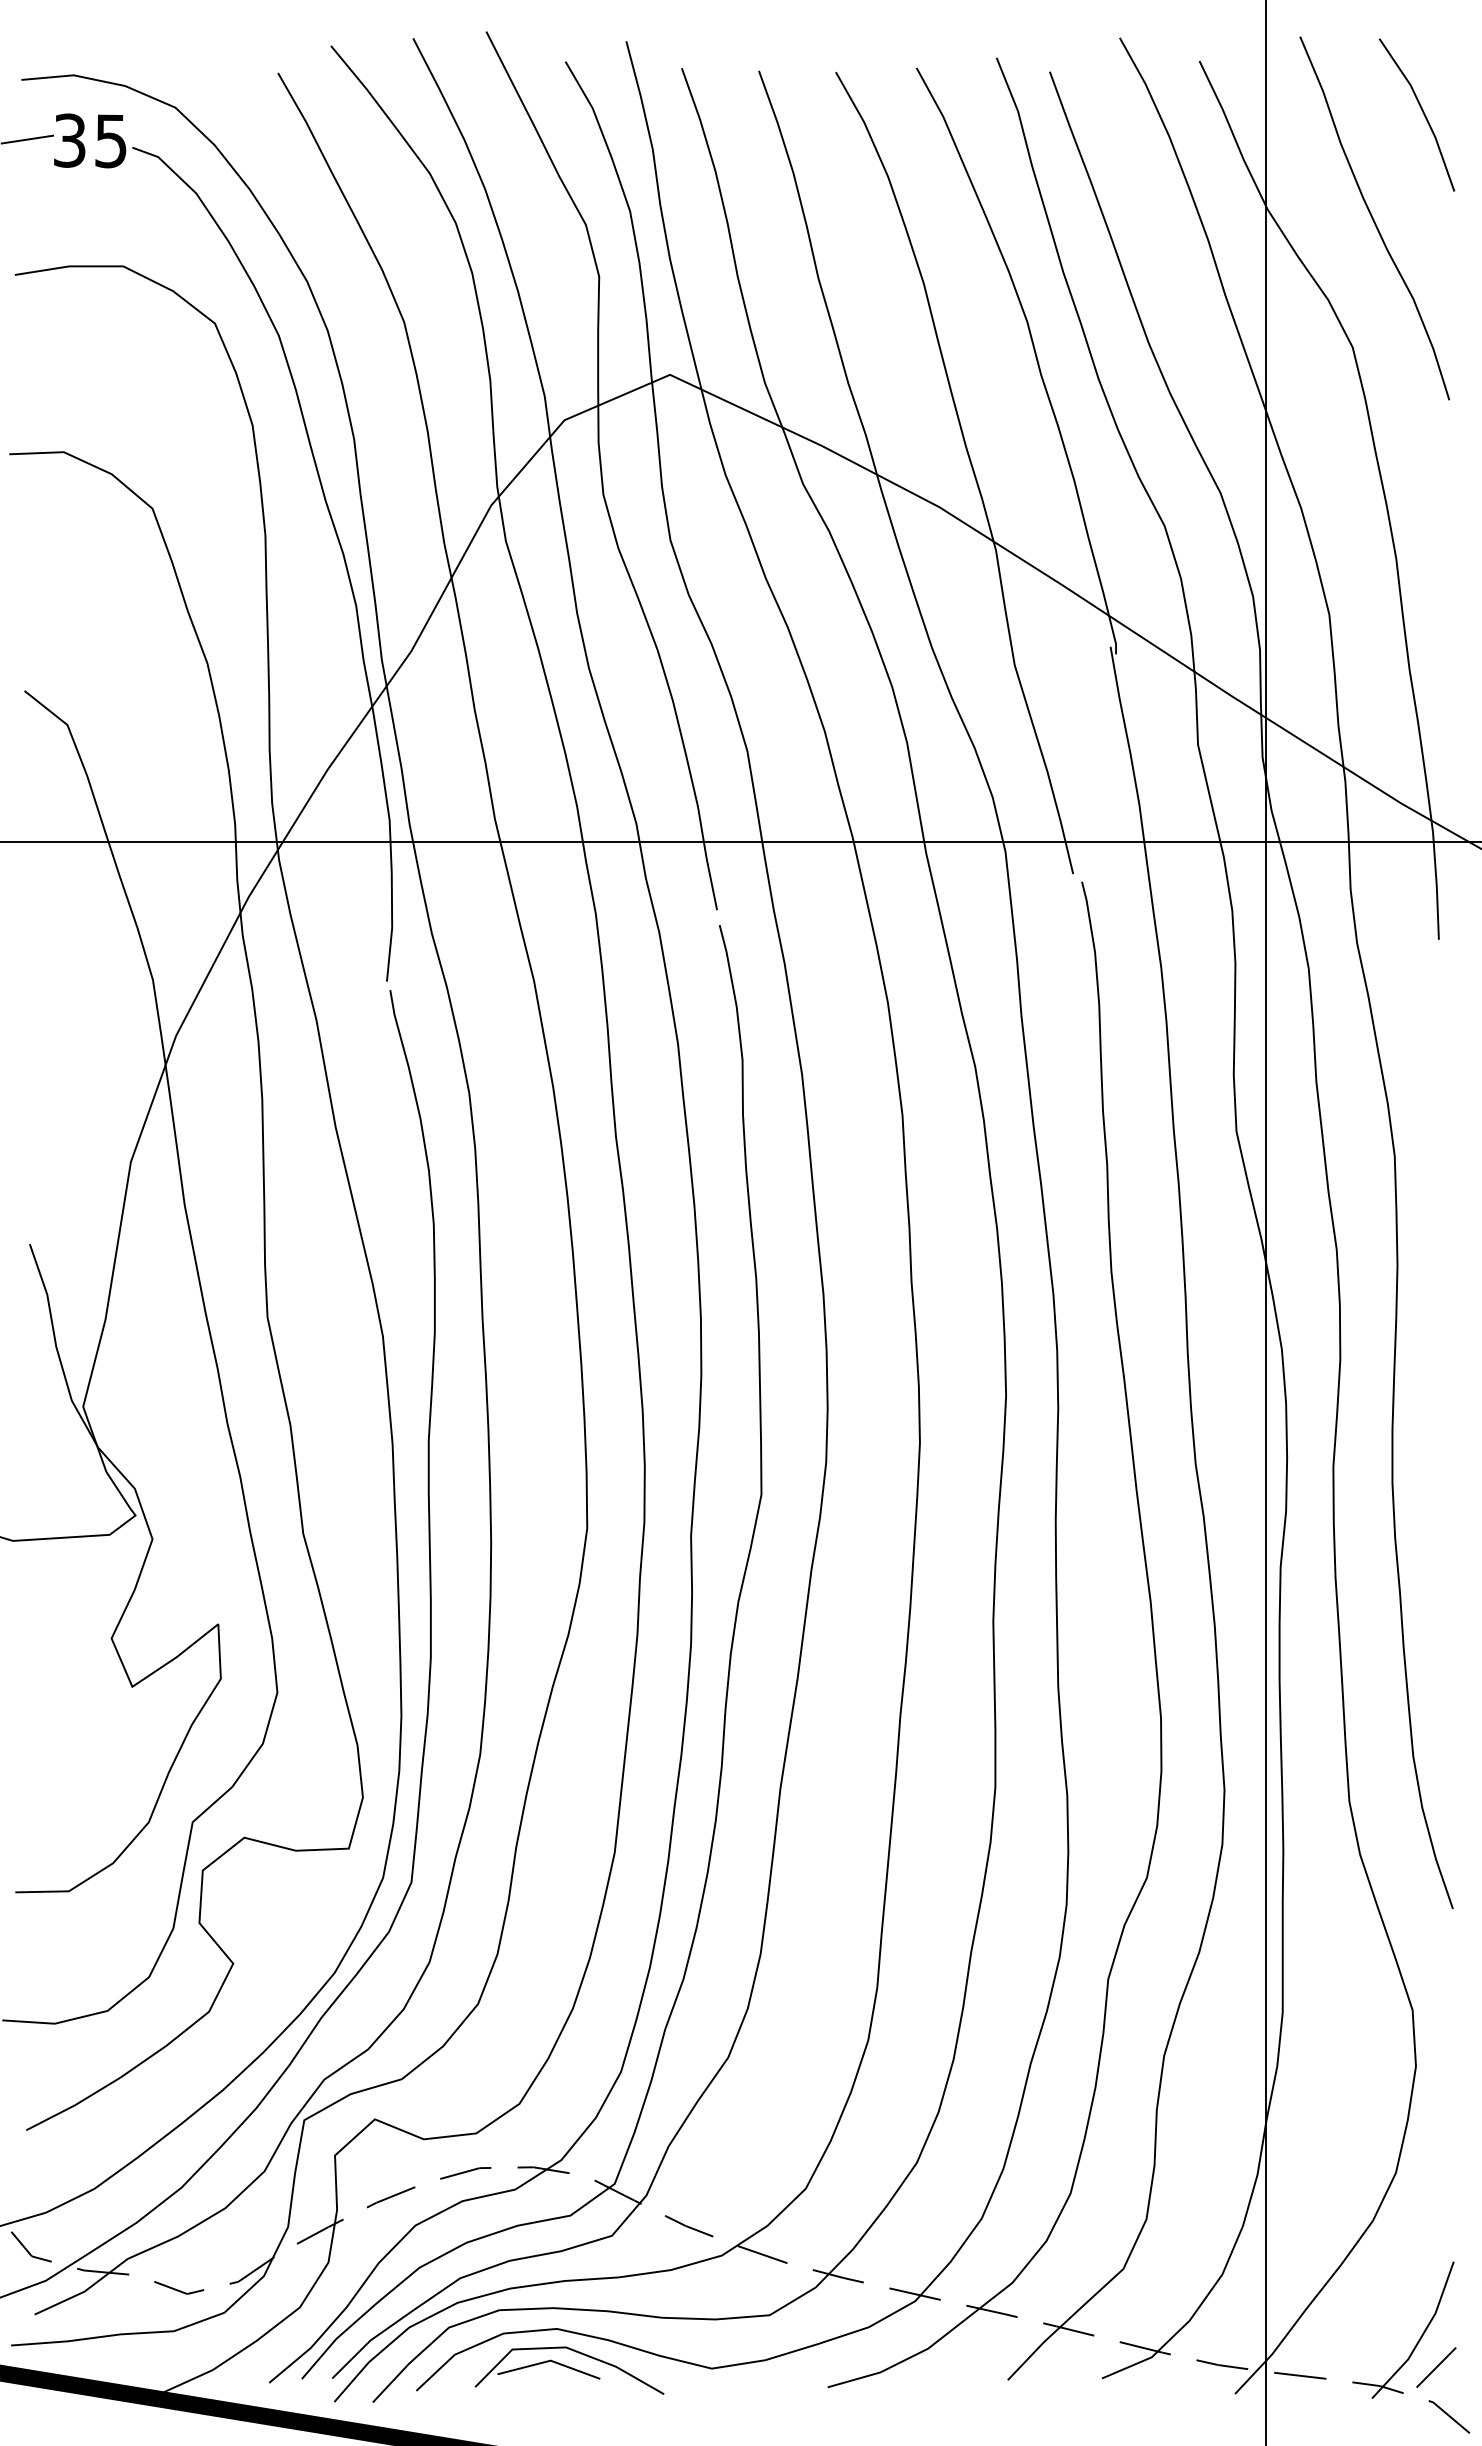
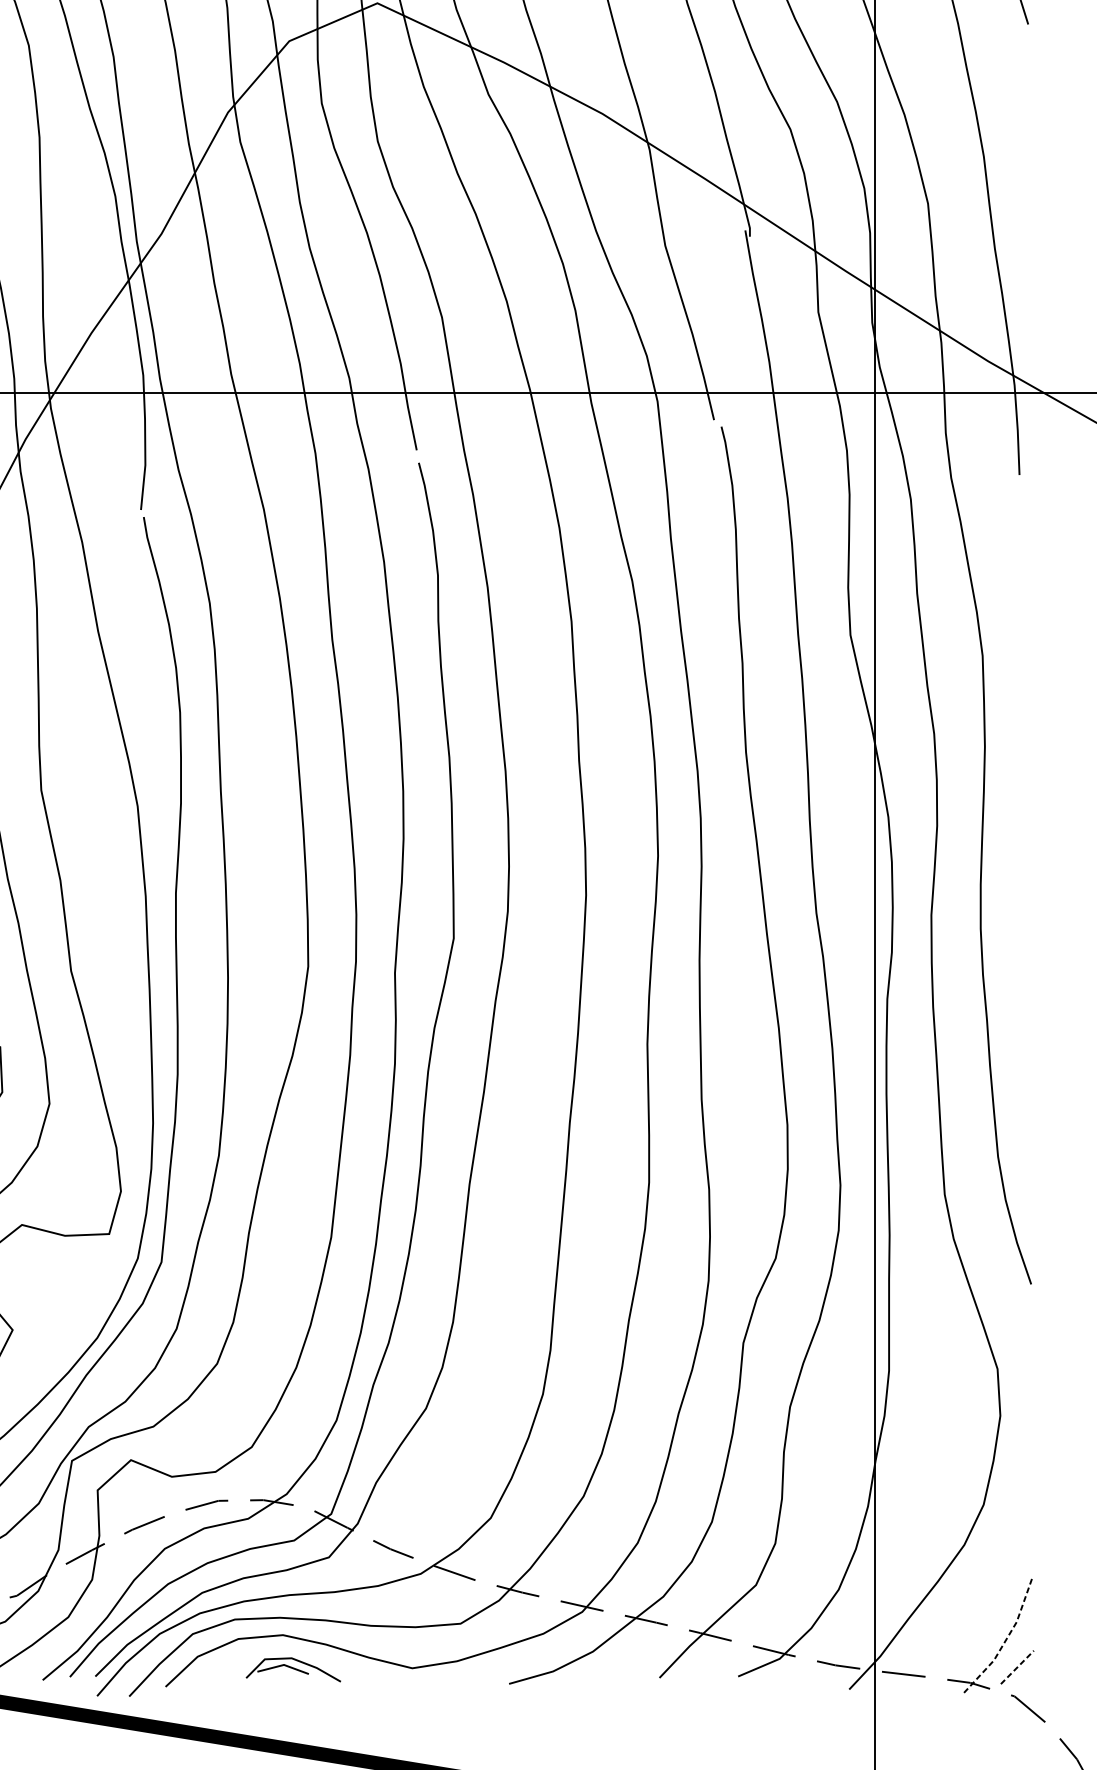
line: (1421, 2336) -> (1004, 1641), solid -> dashed
line: (1436, 2367) -> (1017, 1667), solid -> dashed
part: (569, 2370) -> (293, 1669), size x0.6

